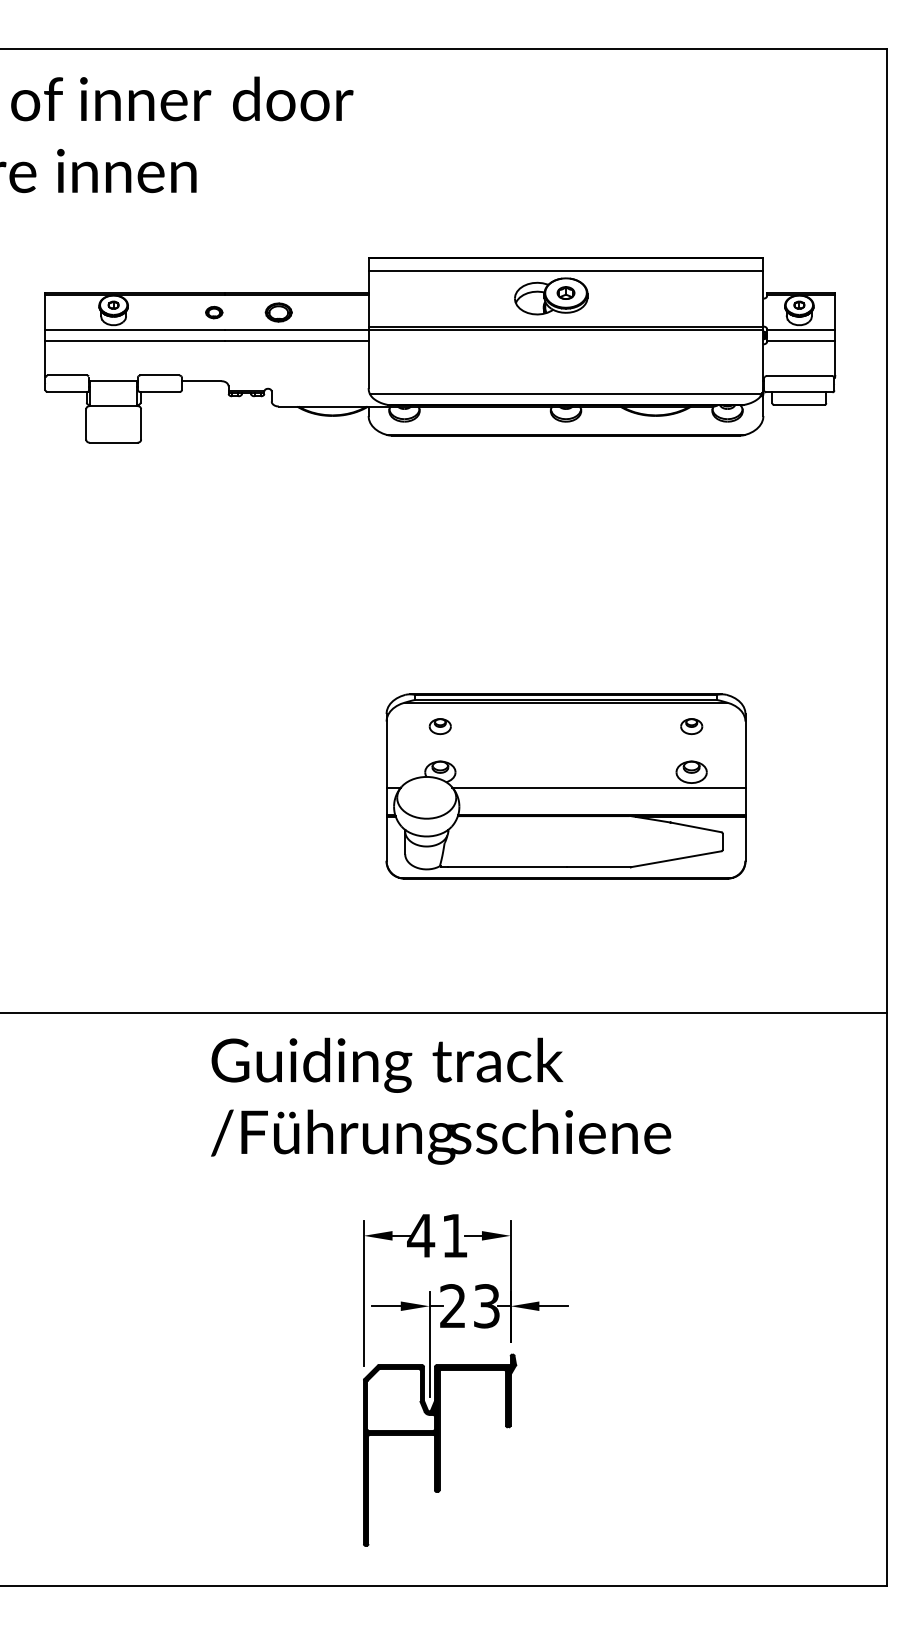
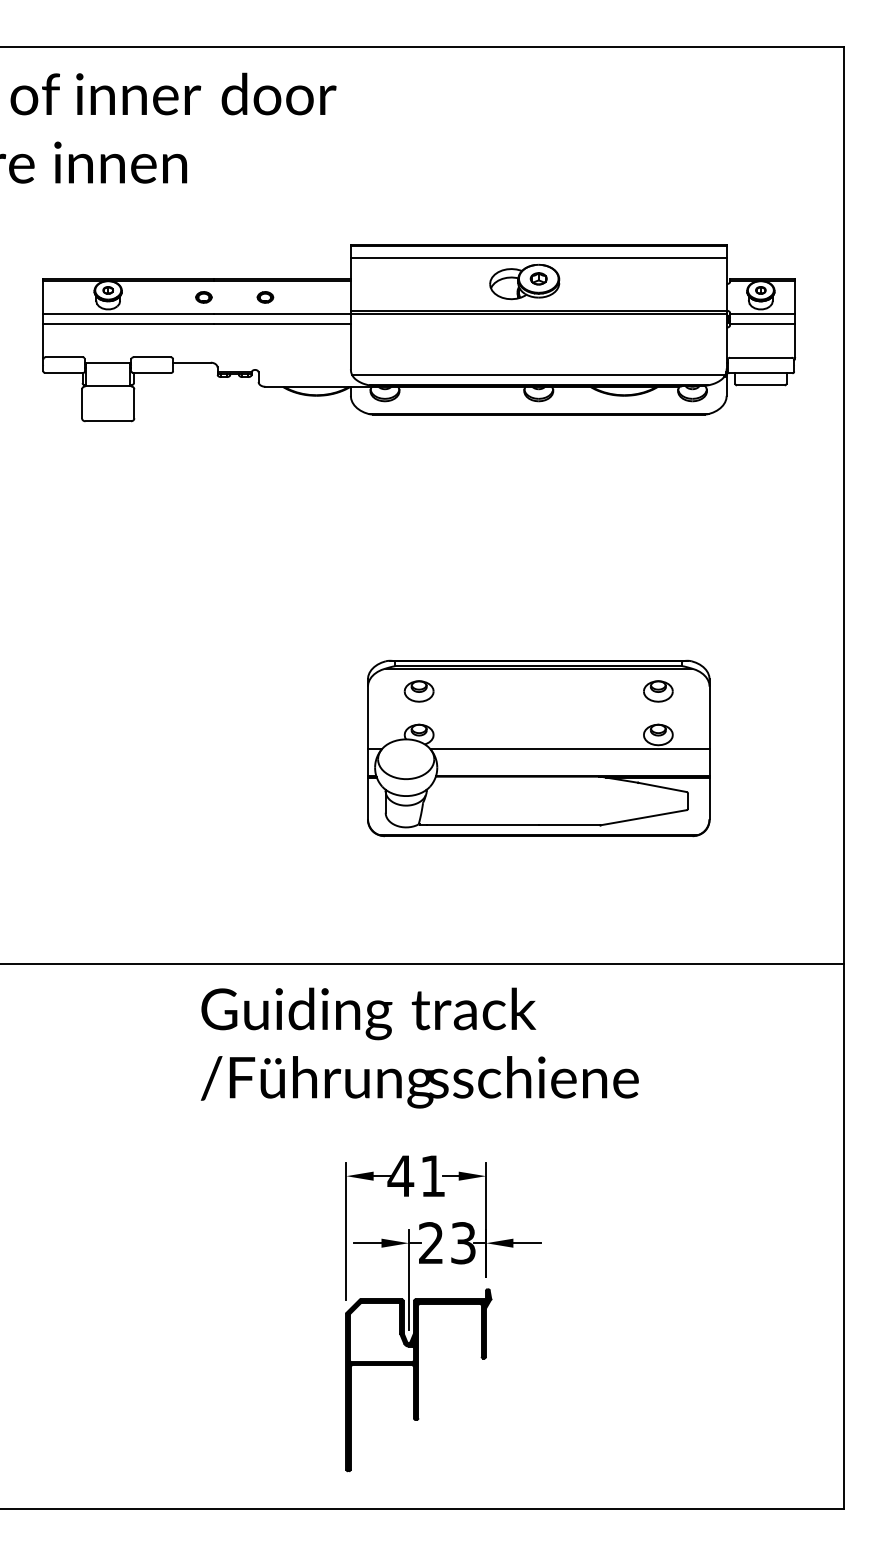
part: (278, 312) -> (265, 297), size x0.62
part: (439, 726) -> (418, 691), size x1.43
part: (691, 726) -> (658, 691), size x1.43

